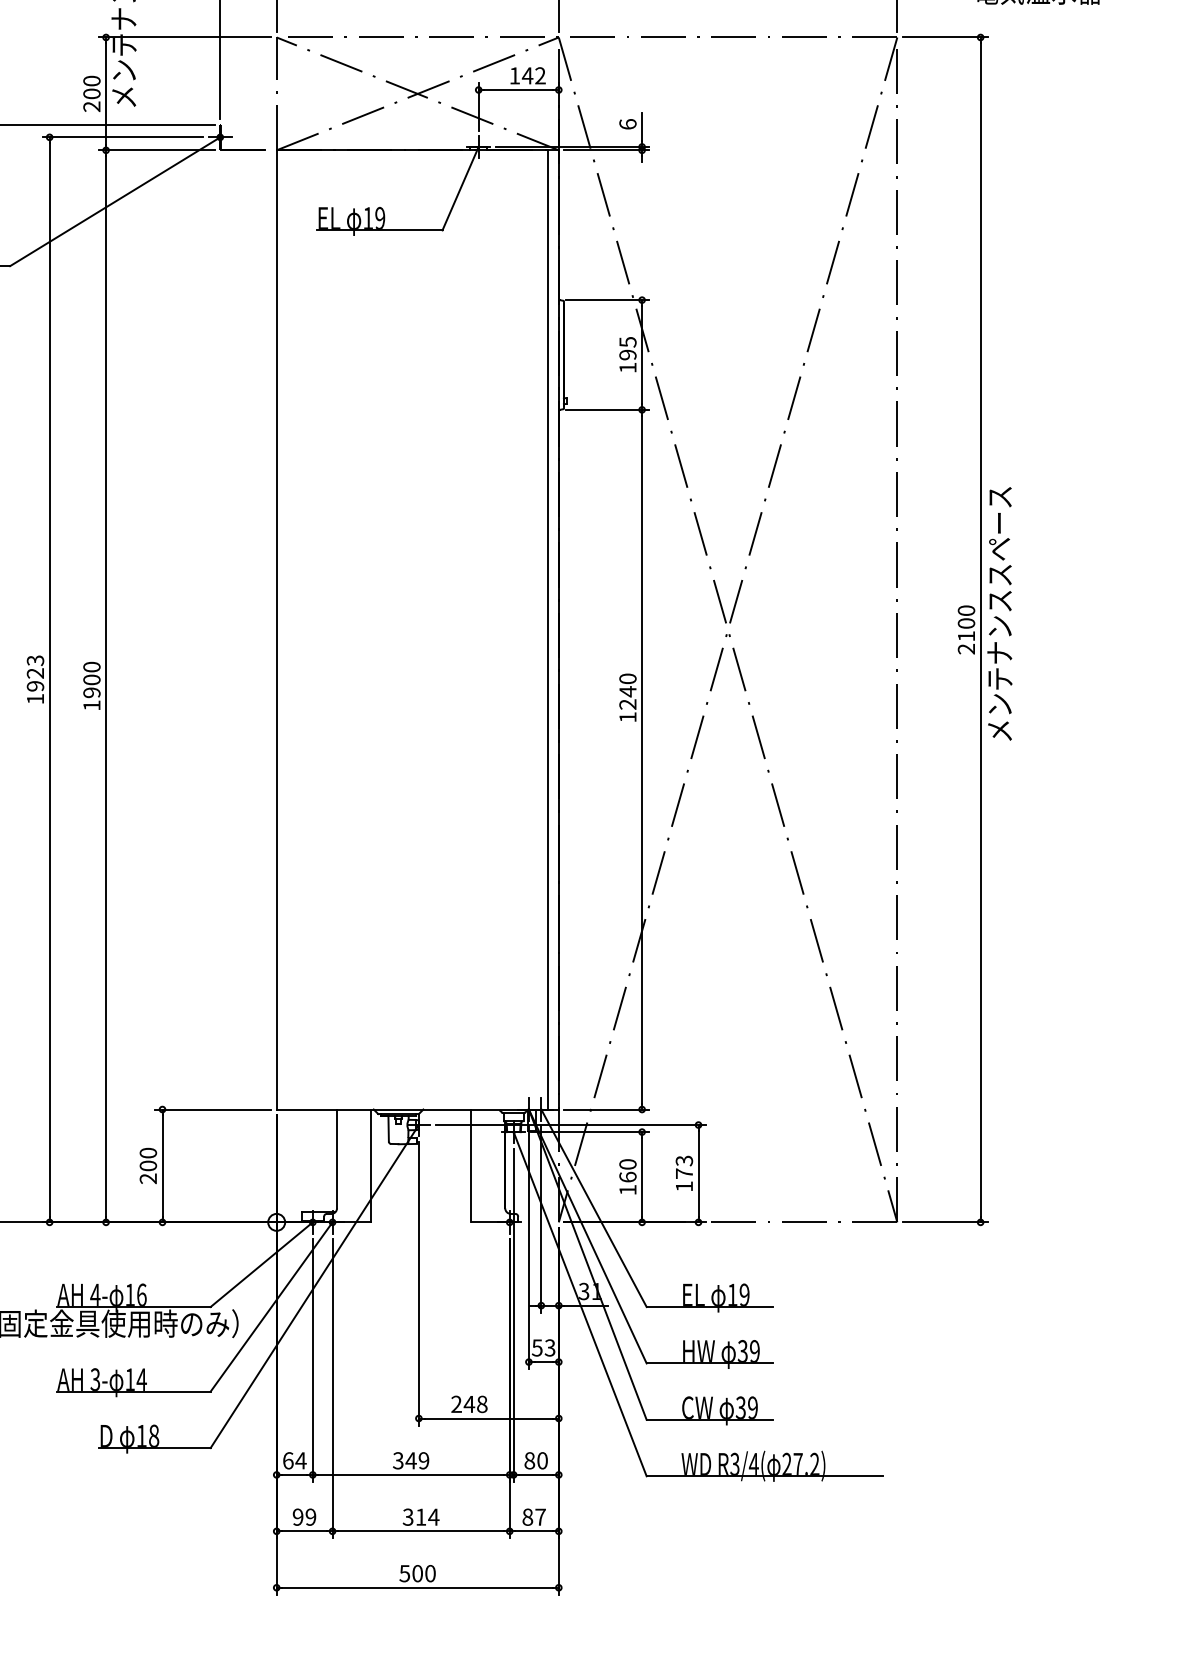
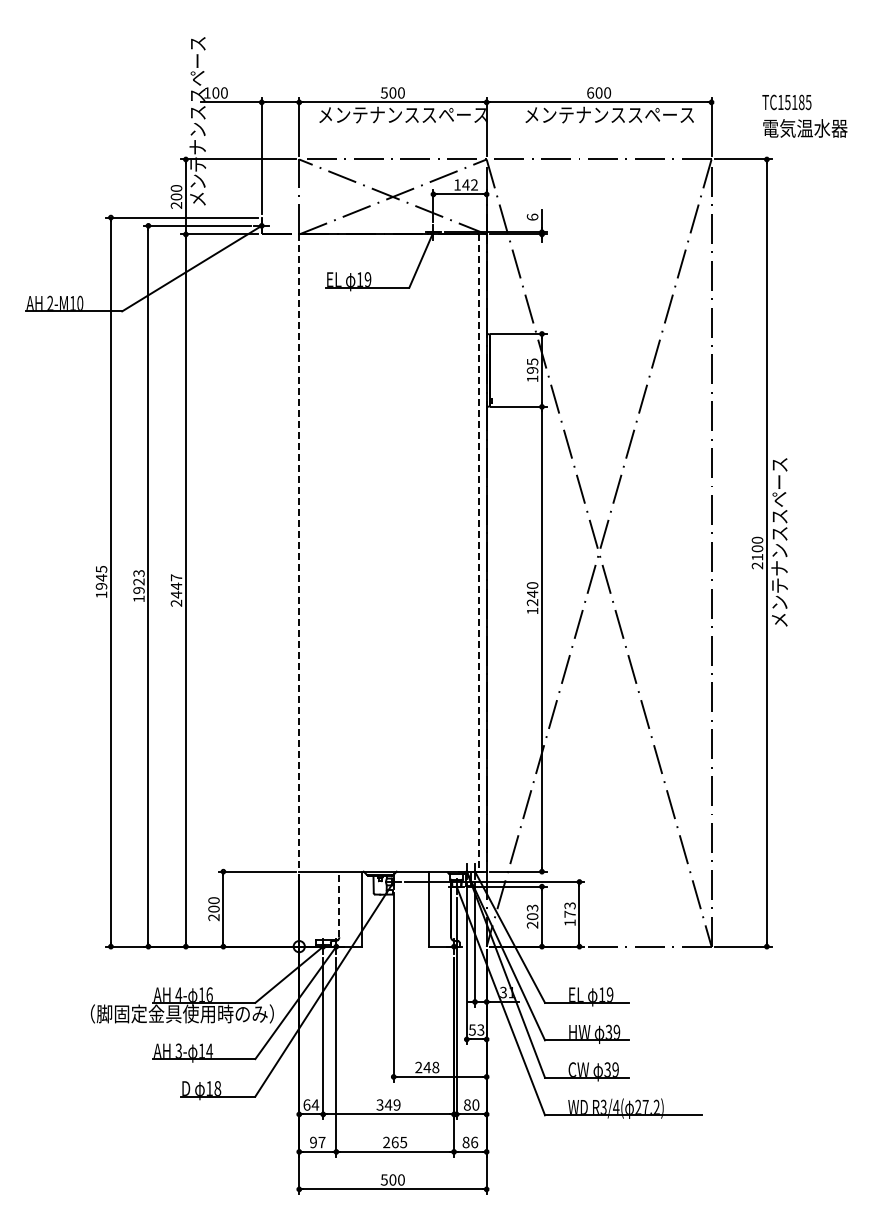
line: (277, 630) -> (299, 553), solid -> dashed
line: (548, 630) -> (479, 553), solid -> dashed
text: (91, 686) -> (176, 590), 1900 -> 2447
line: (337, 1158) -> (339, 904), solid -> dashed
text: (627, 1177) -> (532, 916), 160 -> 203
text: (310, 1517) -> (321, 1142), 99 -> 97
text: (421, 1517) -> (395, 1142), 314 -> 265
text: (540, 1517) -> (474, 1142), 87 -> 86

